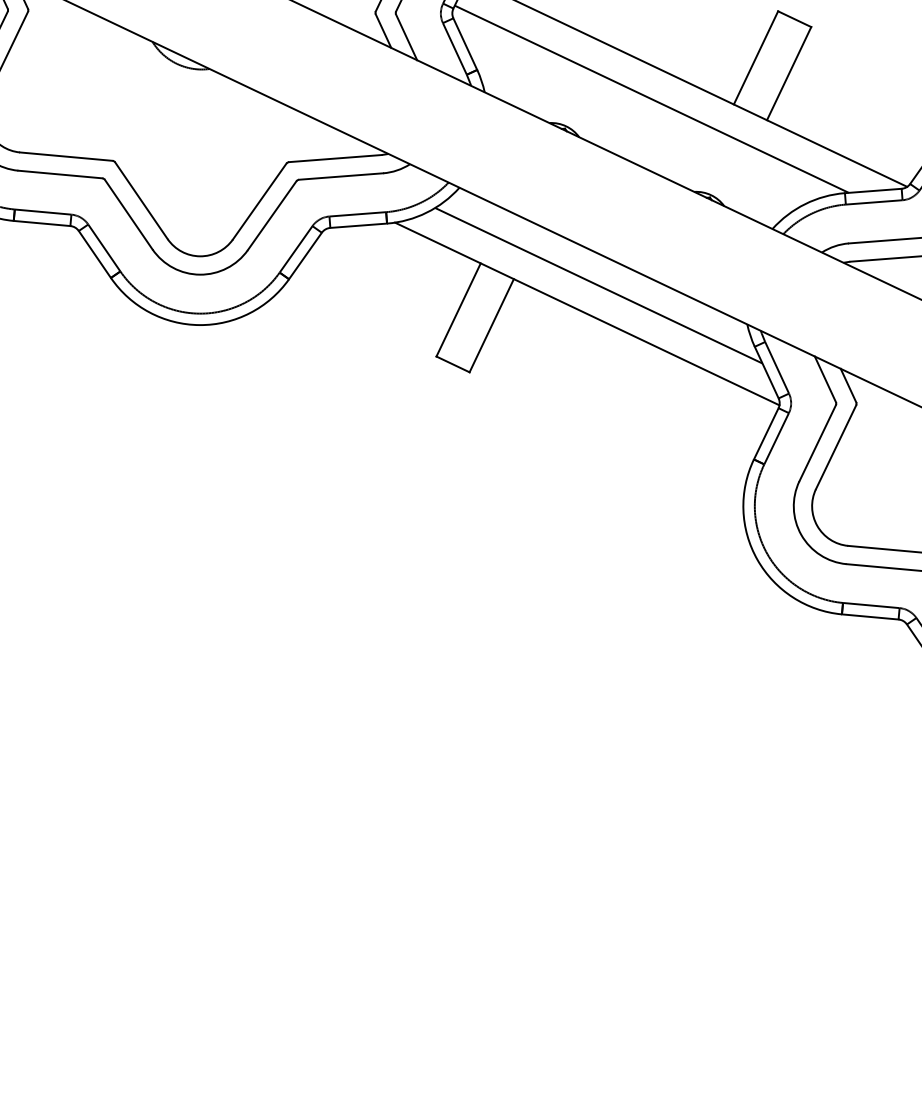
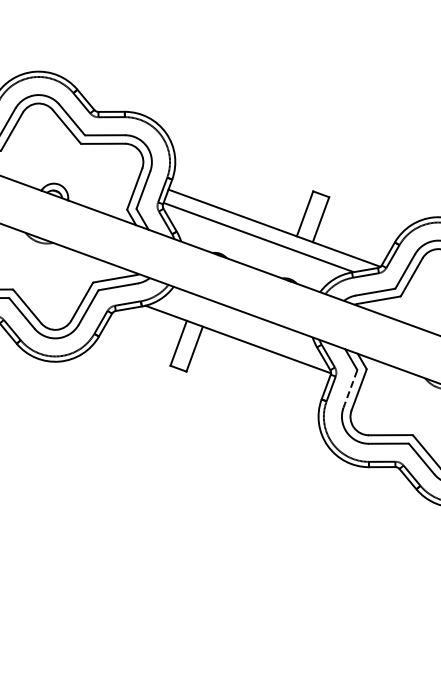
line: (599, 284) -> (242, 325), removed
line: (817, 443) -> (350, 389), solid -> dashed

